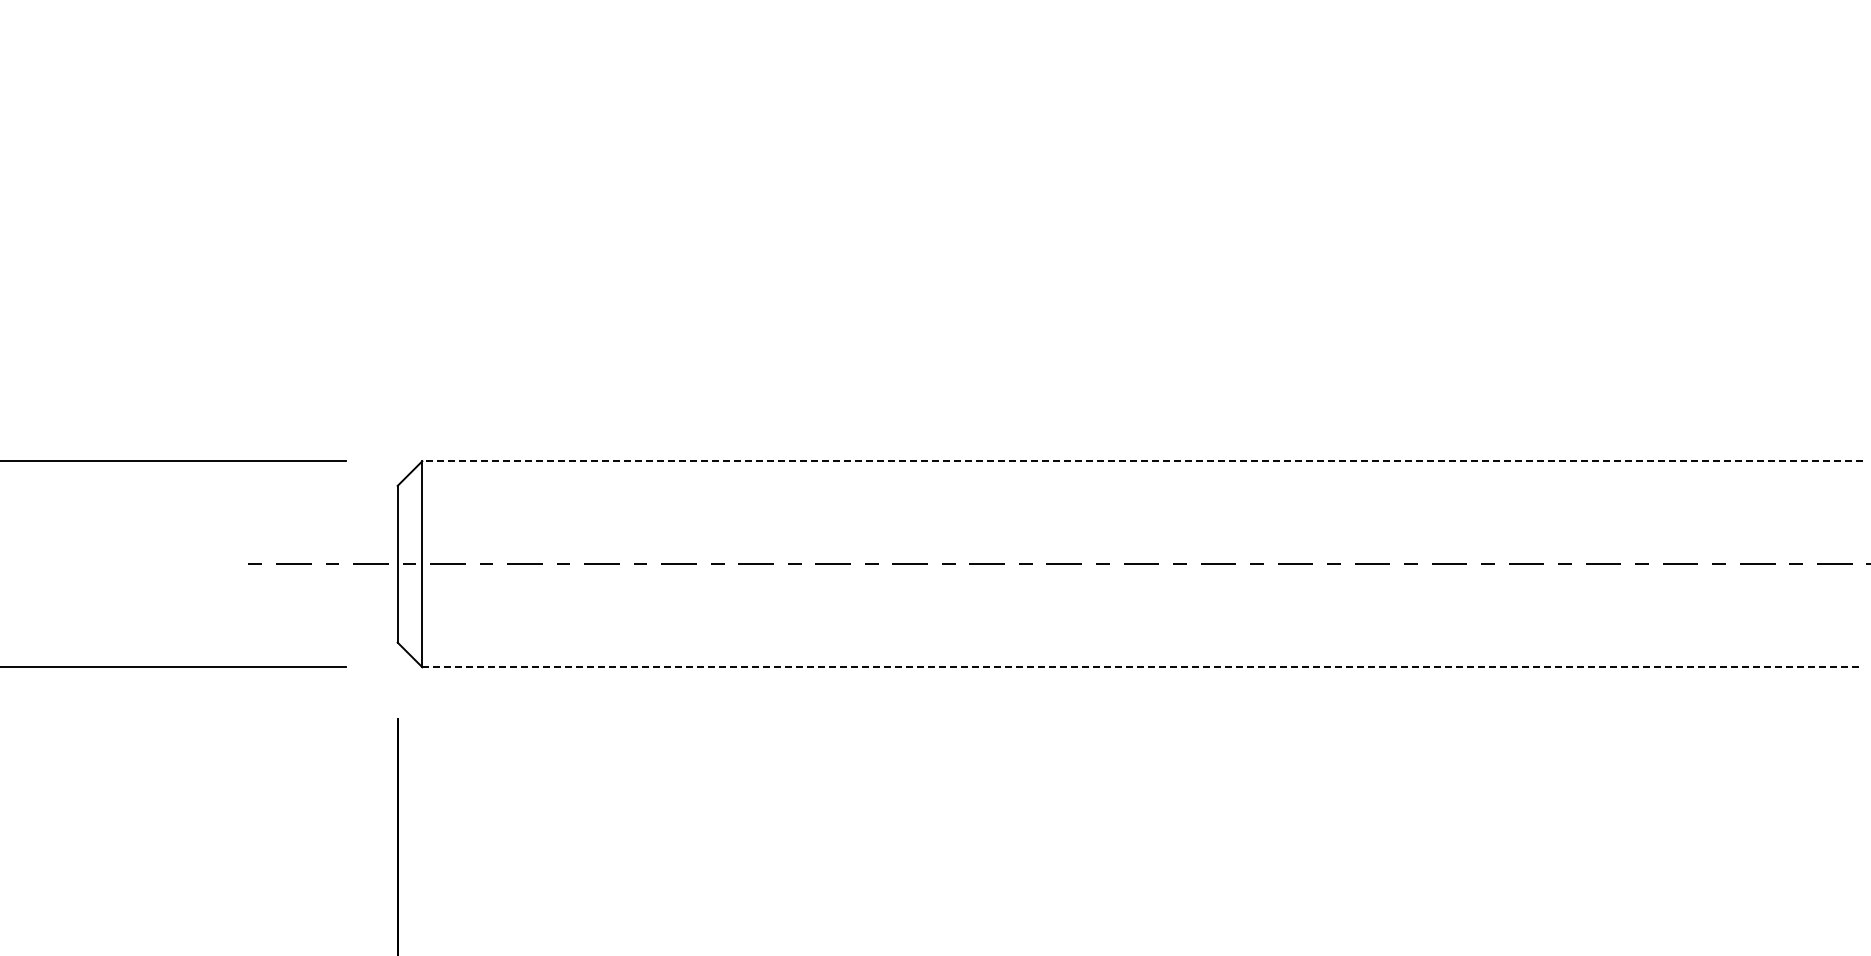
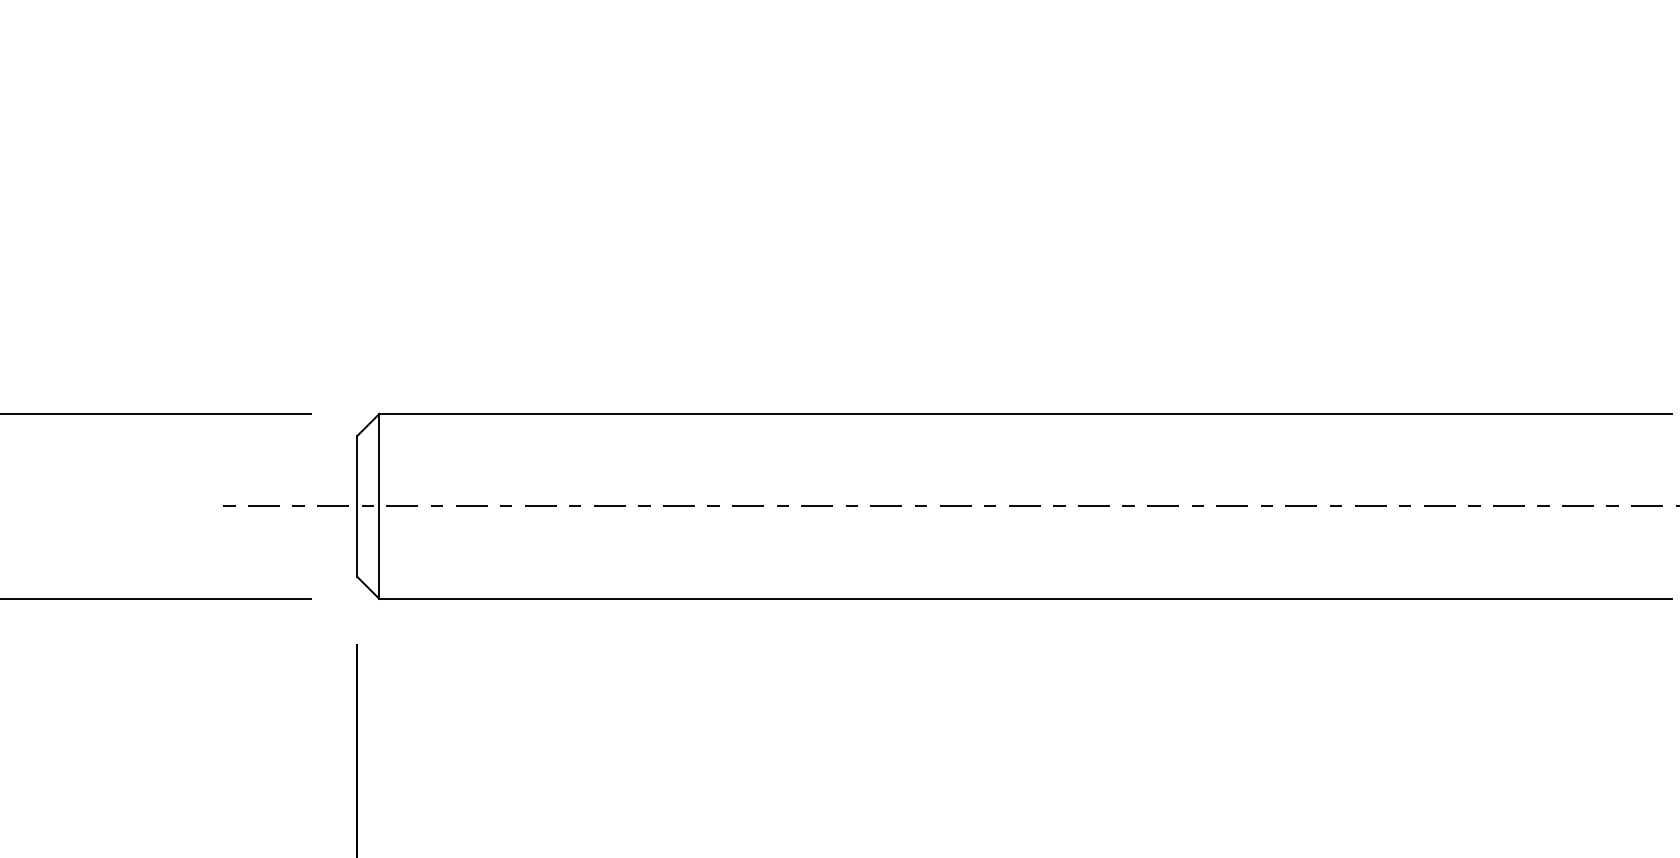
line: (1141, 461) -> (1024, 414), dashed -> solid
line: (1142, 667) -> (1025, 599), dashed -> solid

